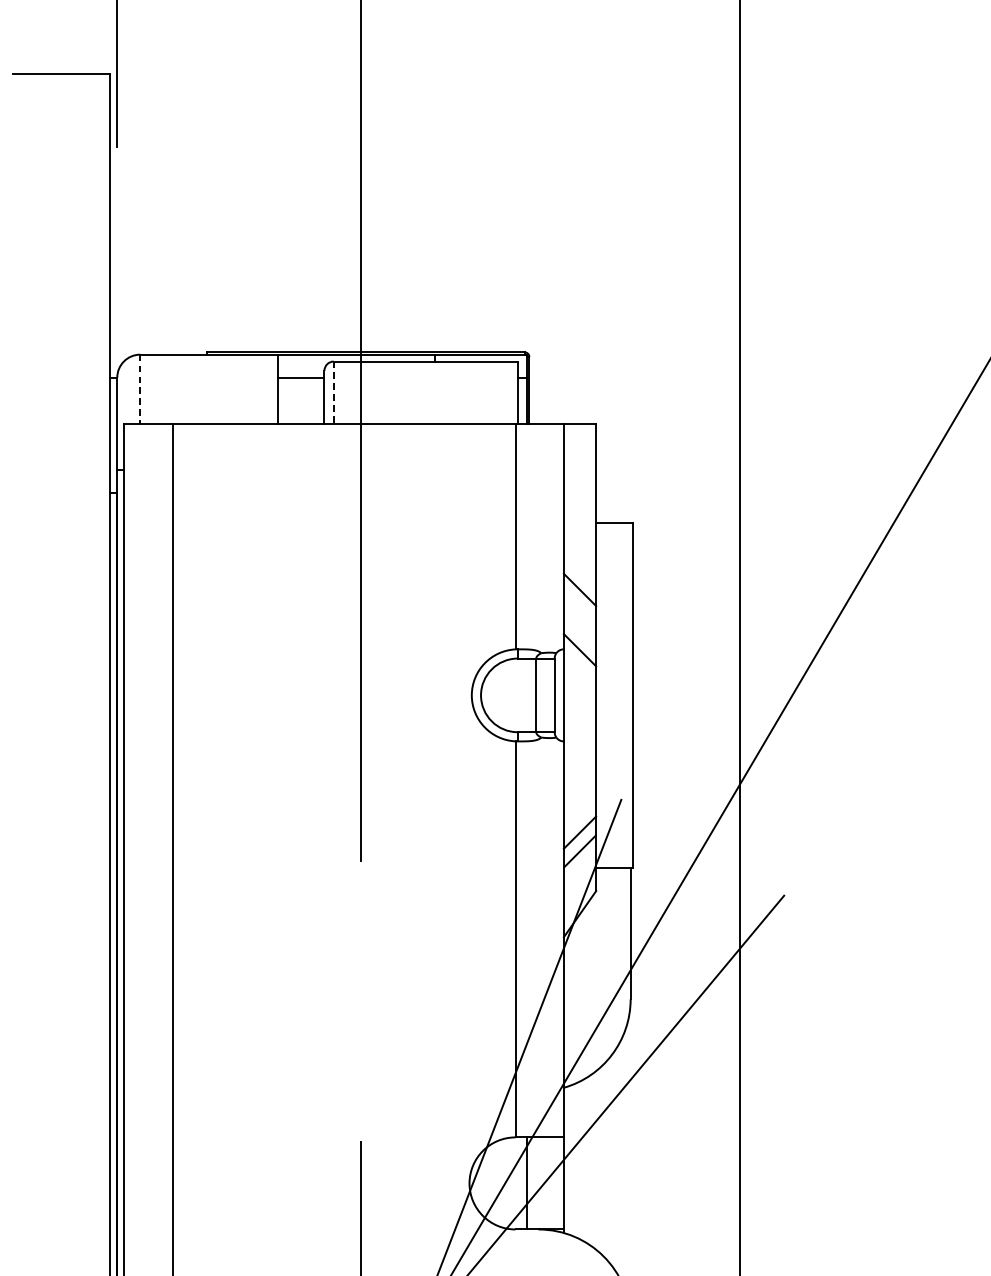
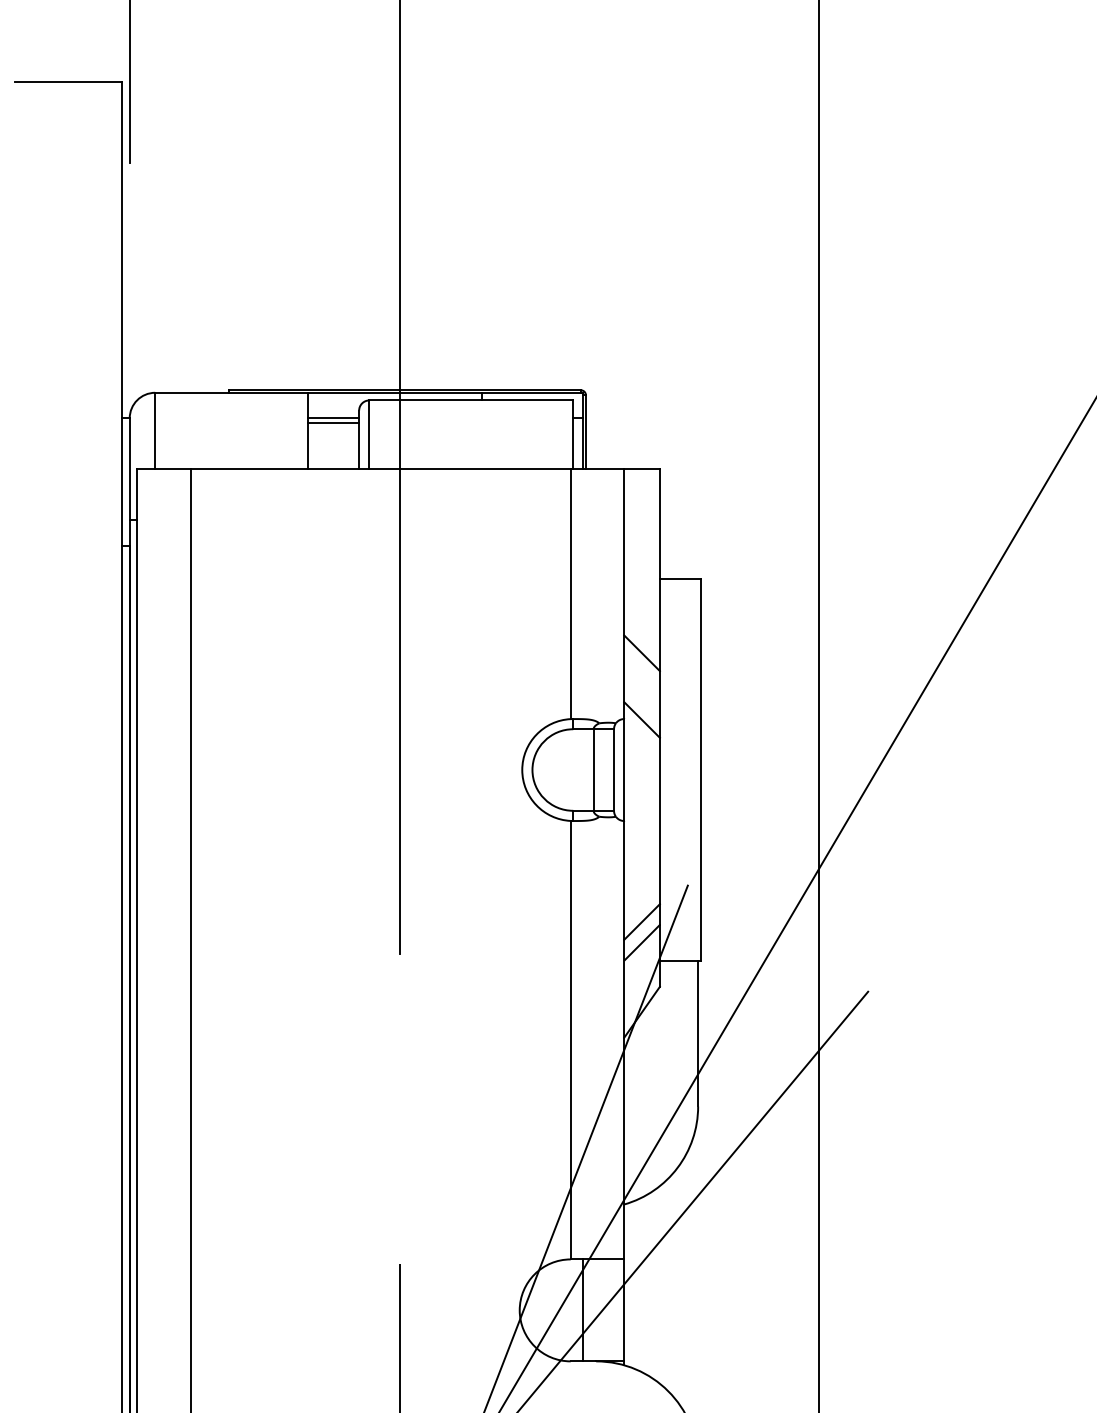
line: (301, 382) -> (333, 423), added
line: (140, 389) -> (155, 431), dashed -> solid
line: (333, 393) -> (369, 435), dashed -> solid

